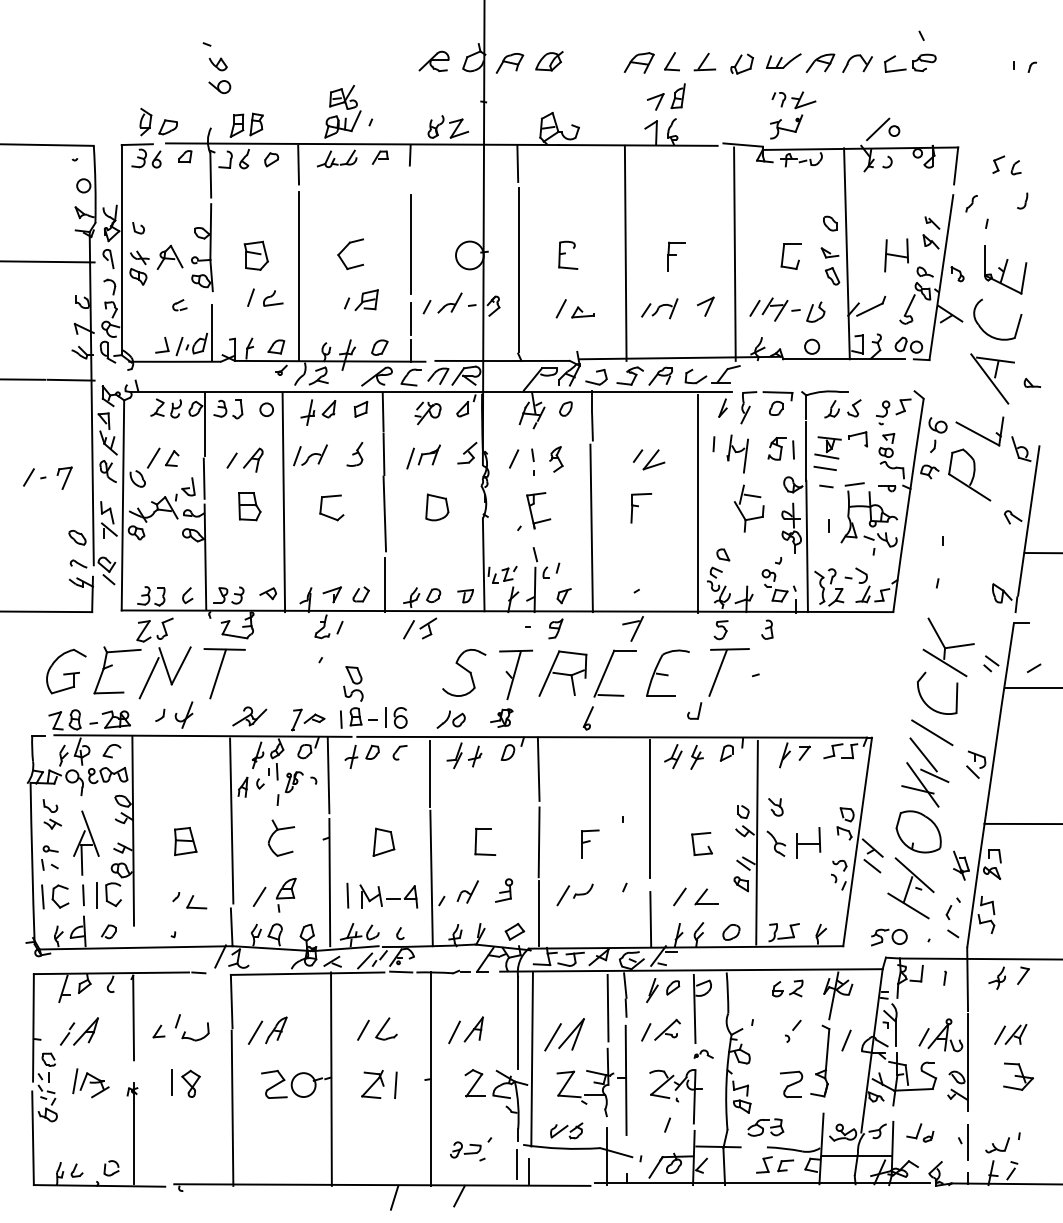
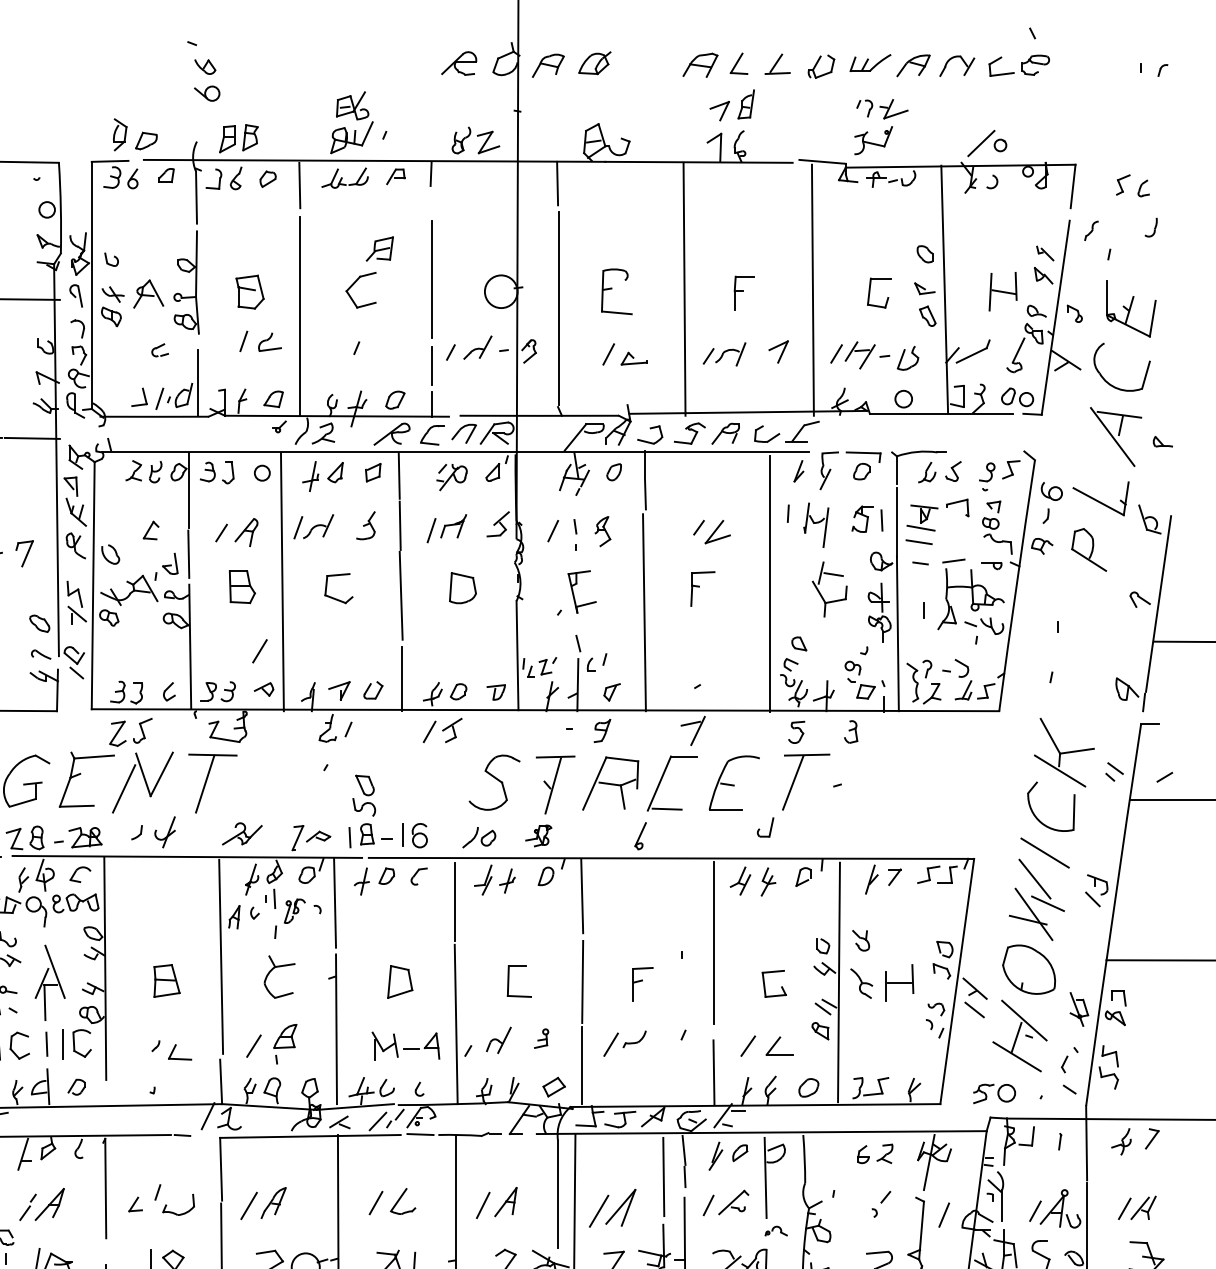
part: (568, 254) -> (617, 290), size x1.4
part: (366, 300) -> (379, 249), moved
line: (153, 457) -> (259, 650), moved
part: (969, 474) -> (1088, 549), size x0.7
part: (504, 890) -> (541, 1038), size x0.7
line: (347, 895) -> (357, 1044), removed

